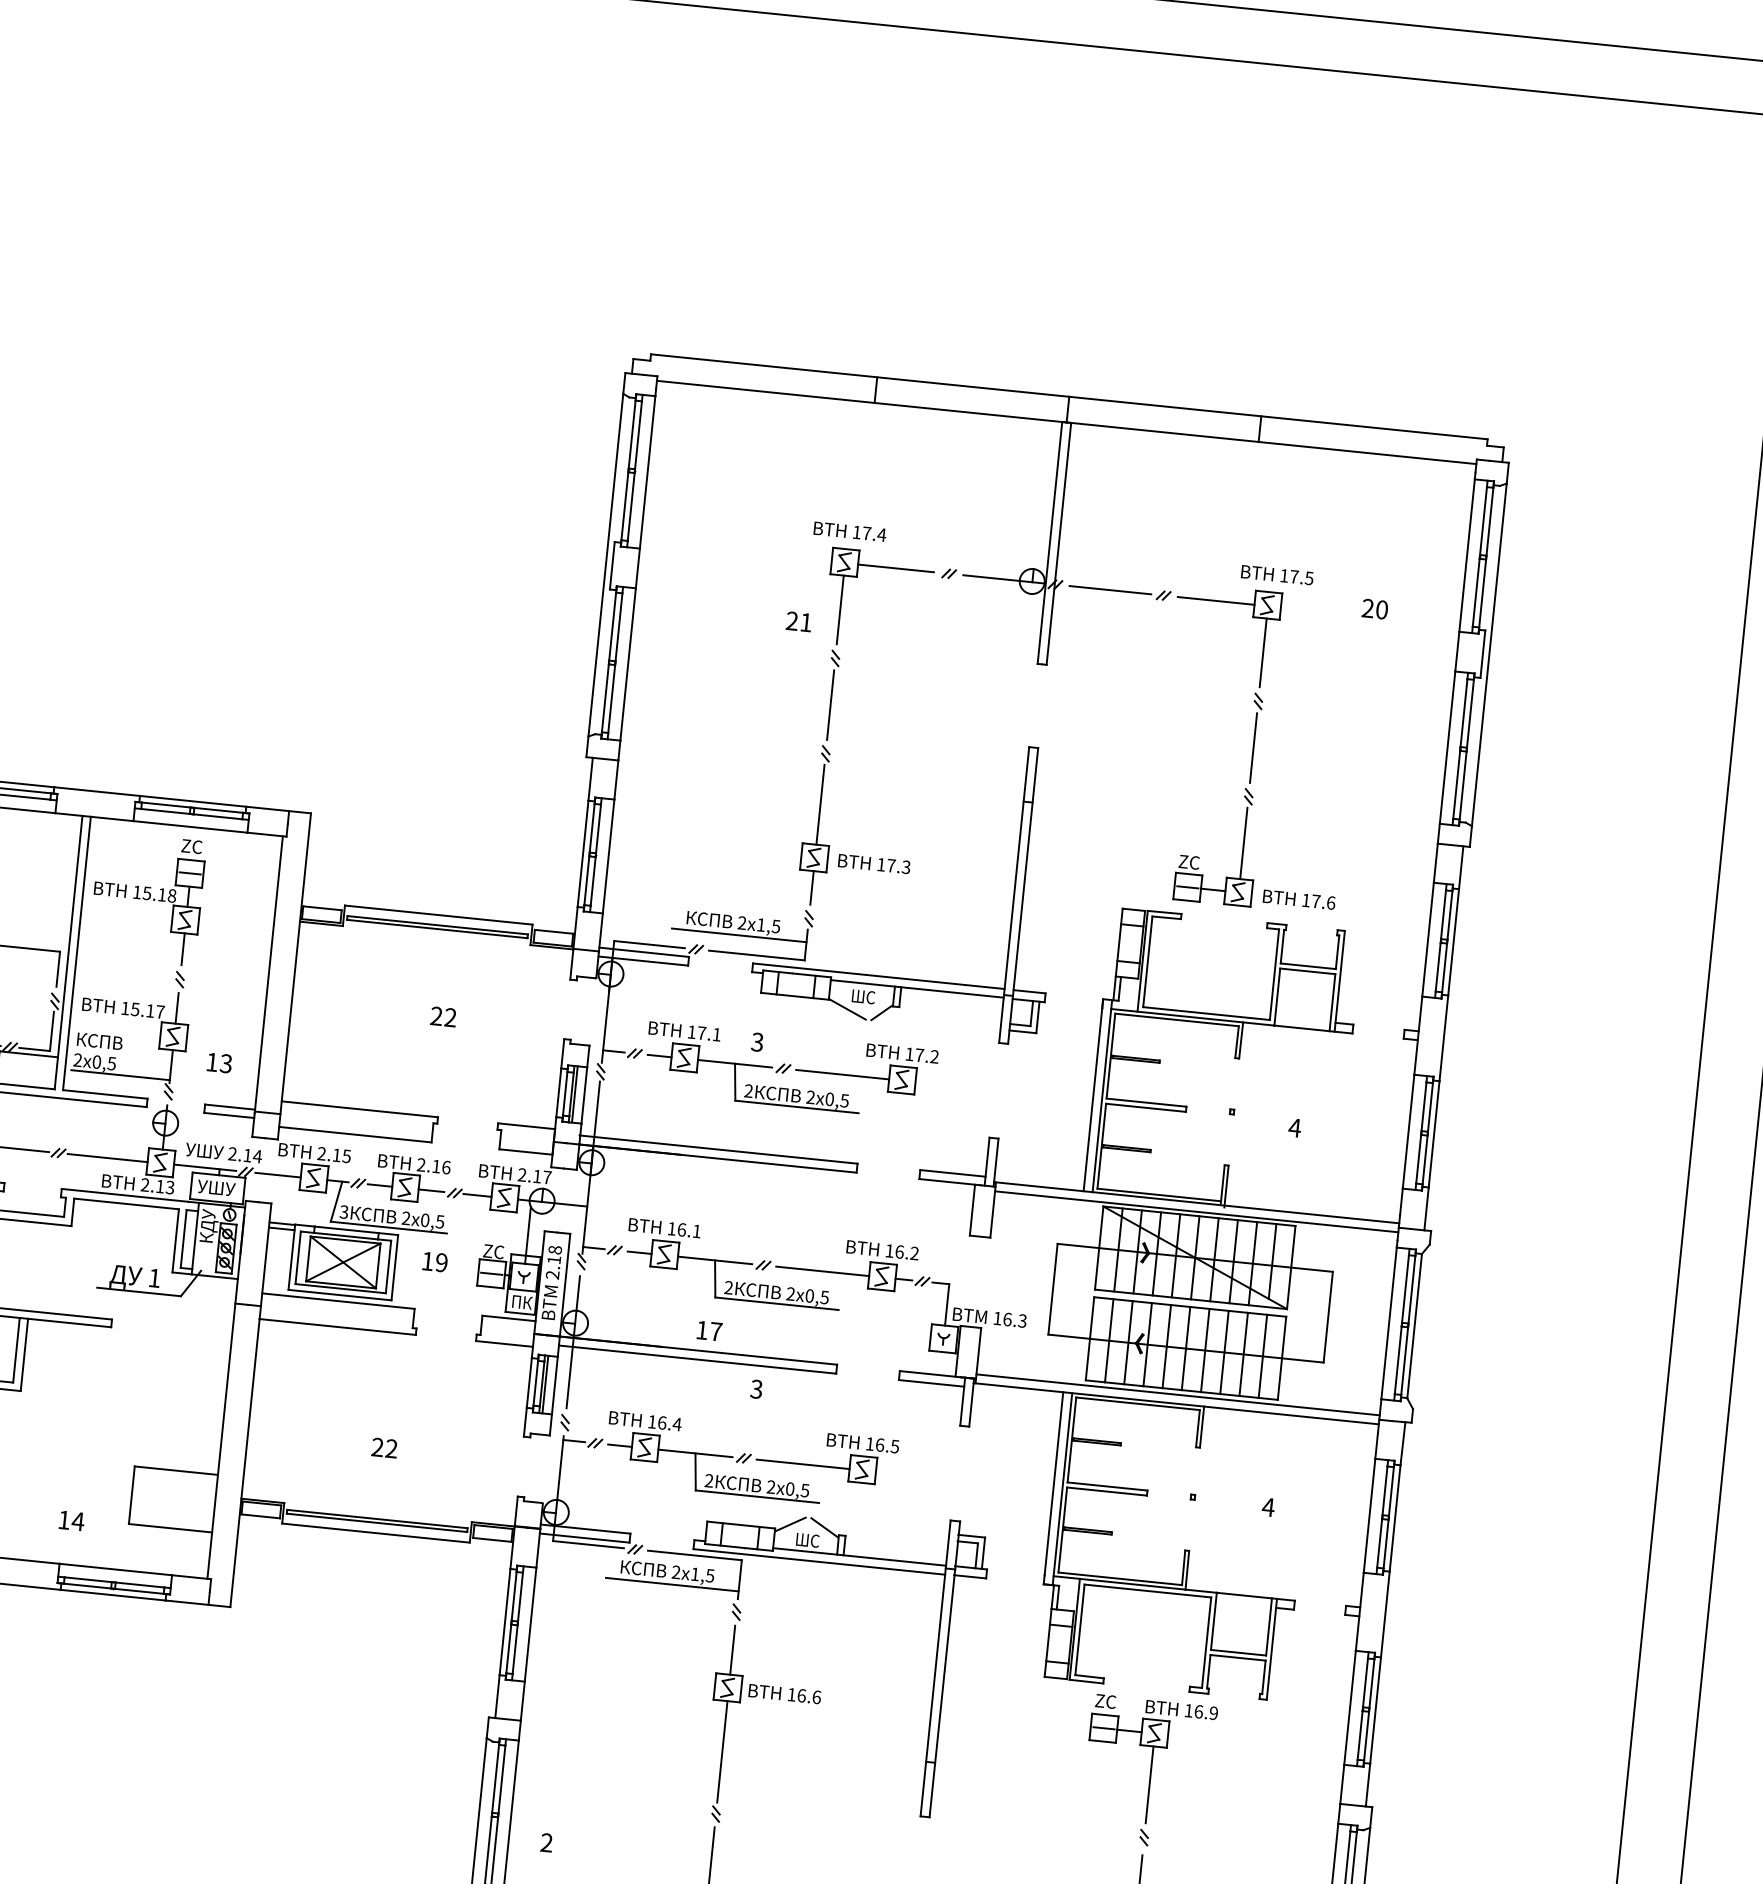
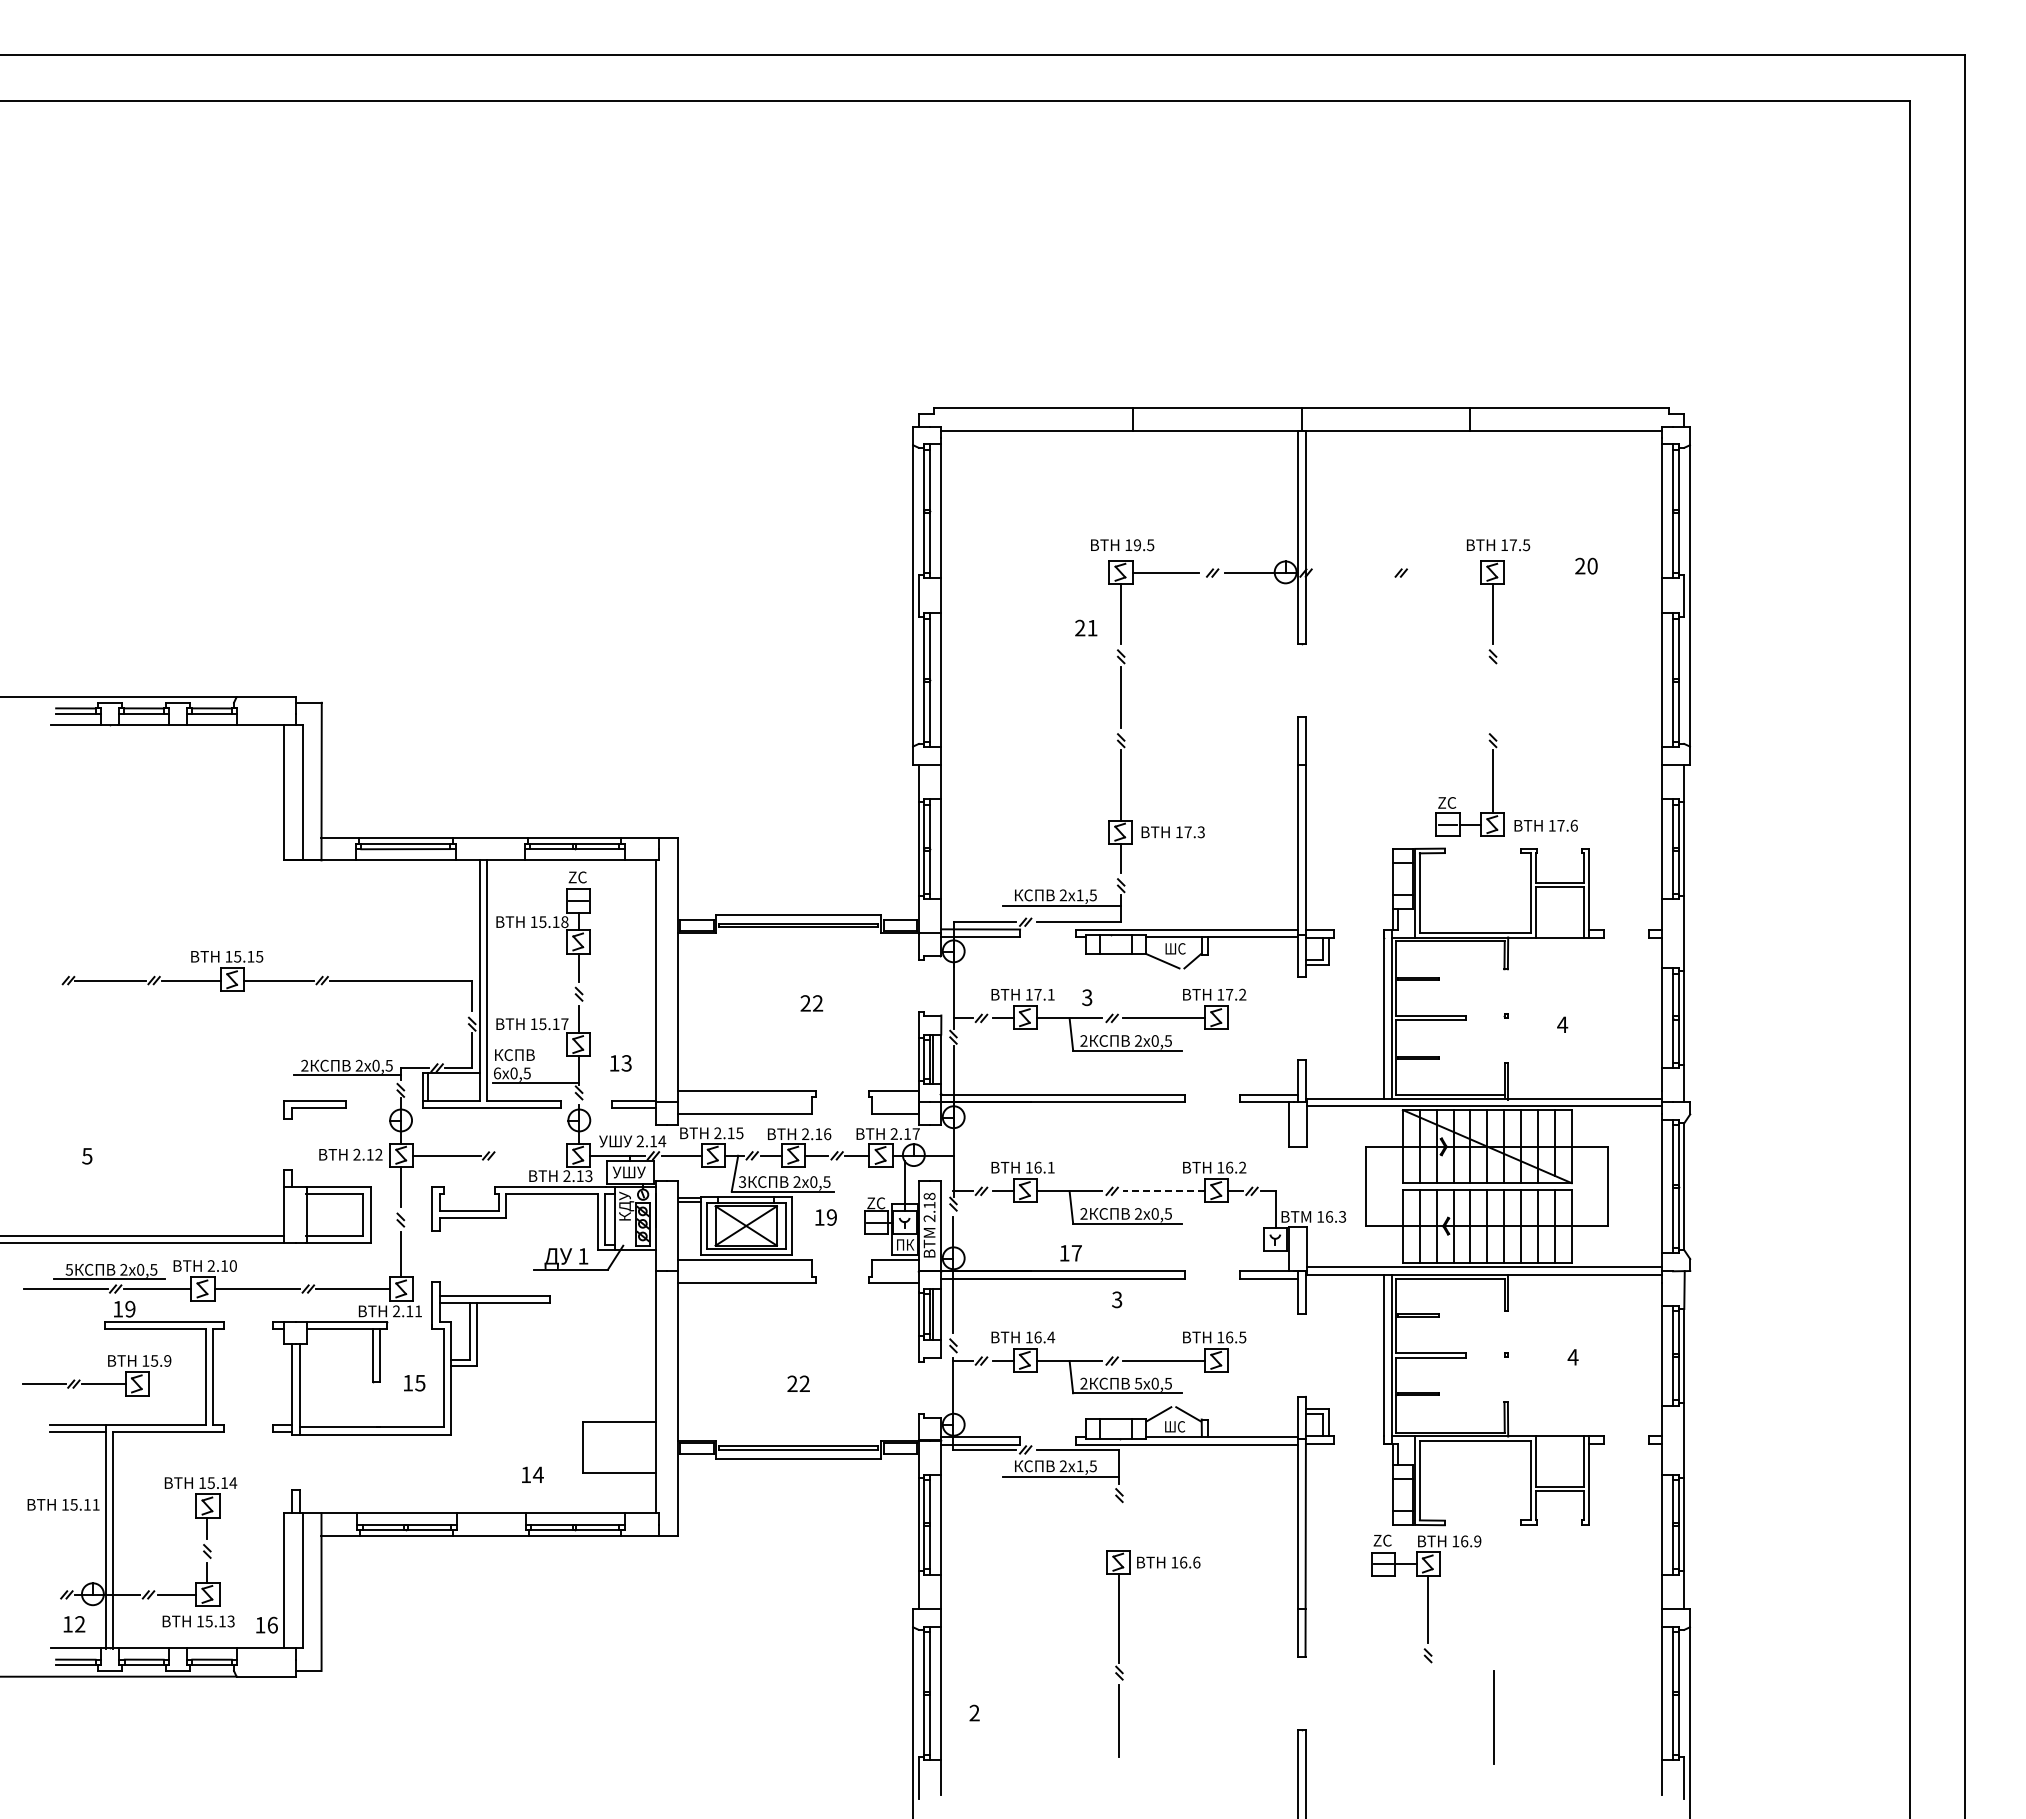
text: (873, 534) -> (1143, 545), 17.4 -> 19.5
line: (1110, 590) -> (1354, 573), removed
line: (1216, 601) -> (1447, 573), removed
line: (1253, 747) -> (1492, 697), removed
text: (78, 1060) -> (497, 1073), 2 -> 6
line: (107, 1157) -> (531, 1155), removed
line: (822, 1271) -> (1164, 1191), solid -> dashed
text: (771, 1486) -> (1138, 1383), 2 -> 5
line: (732, 1649) -> (1119, 1528), removed
part: (1148, 1772) -> (1426, 1598), moved

